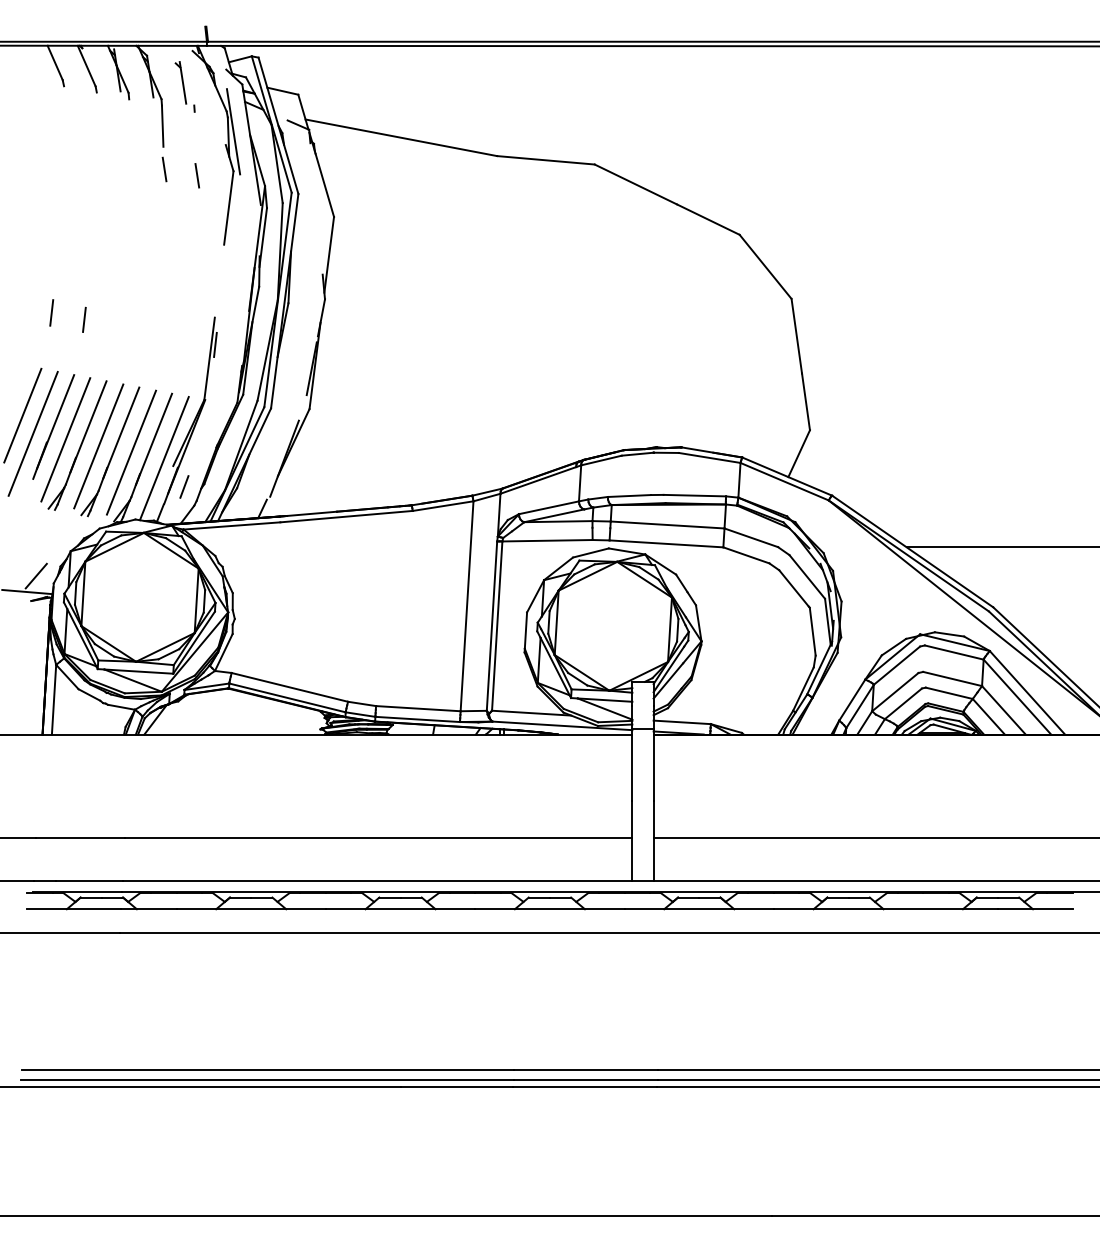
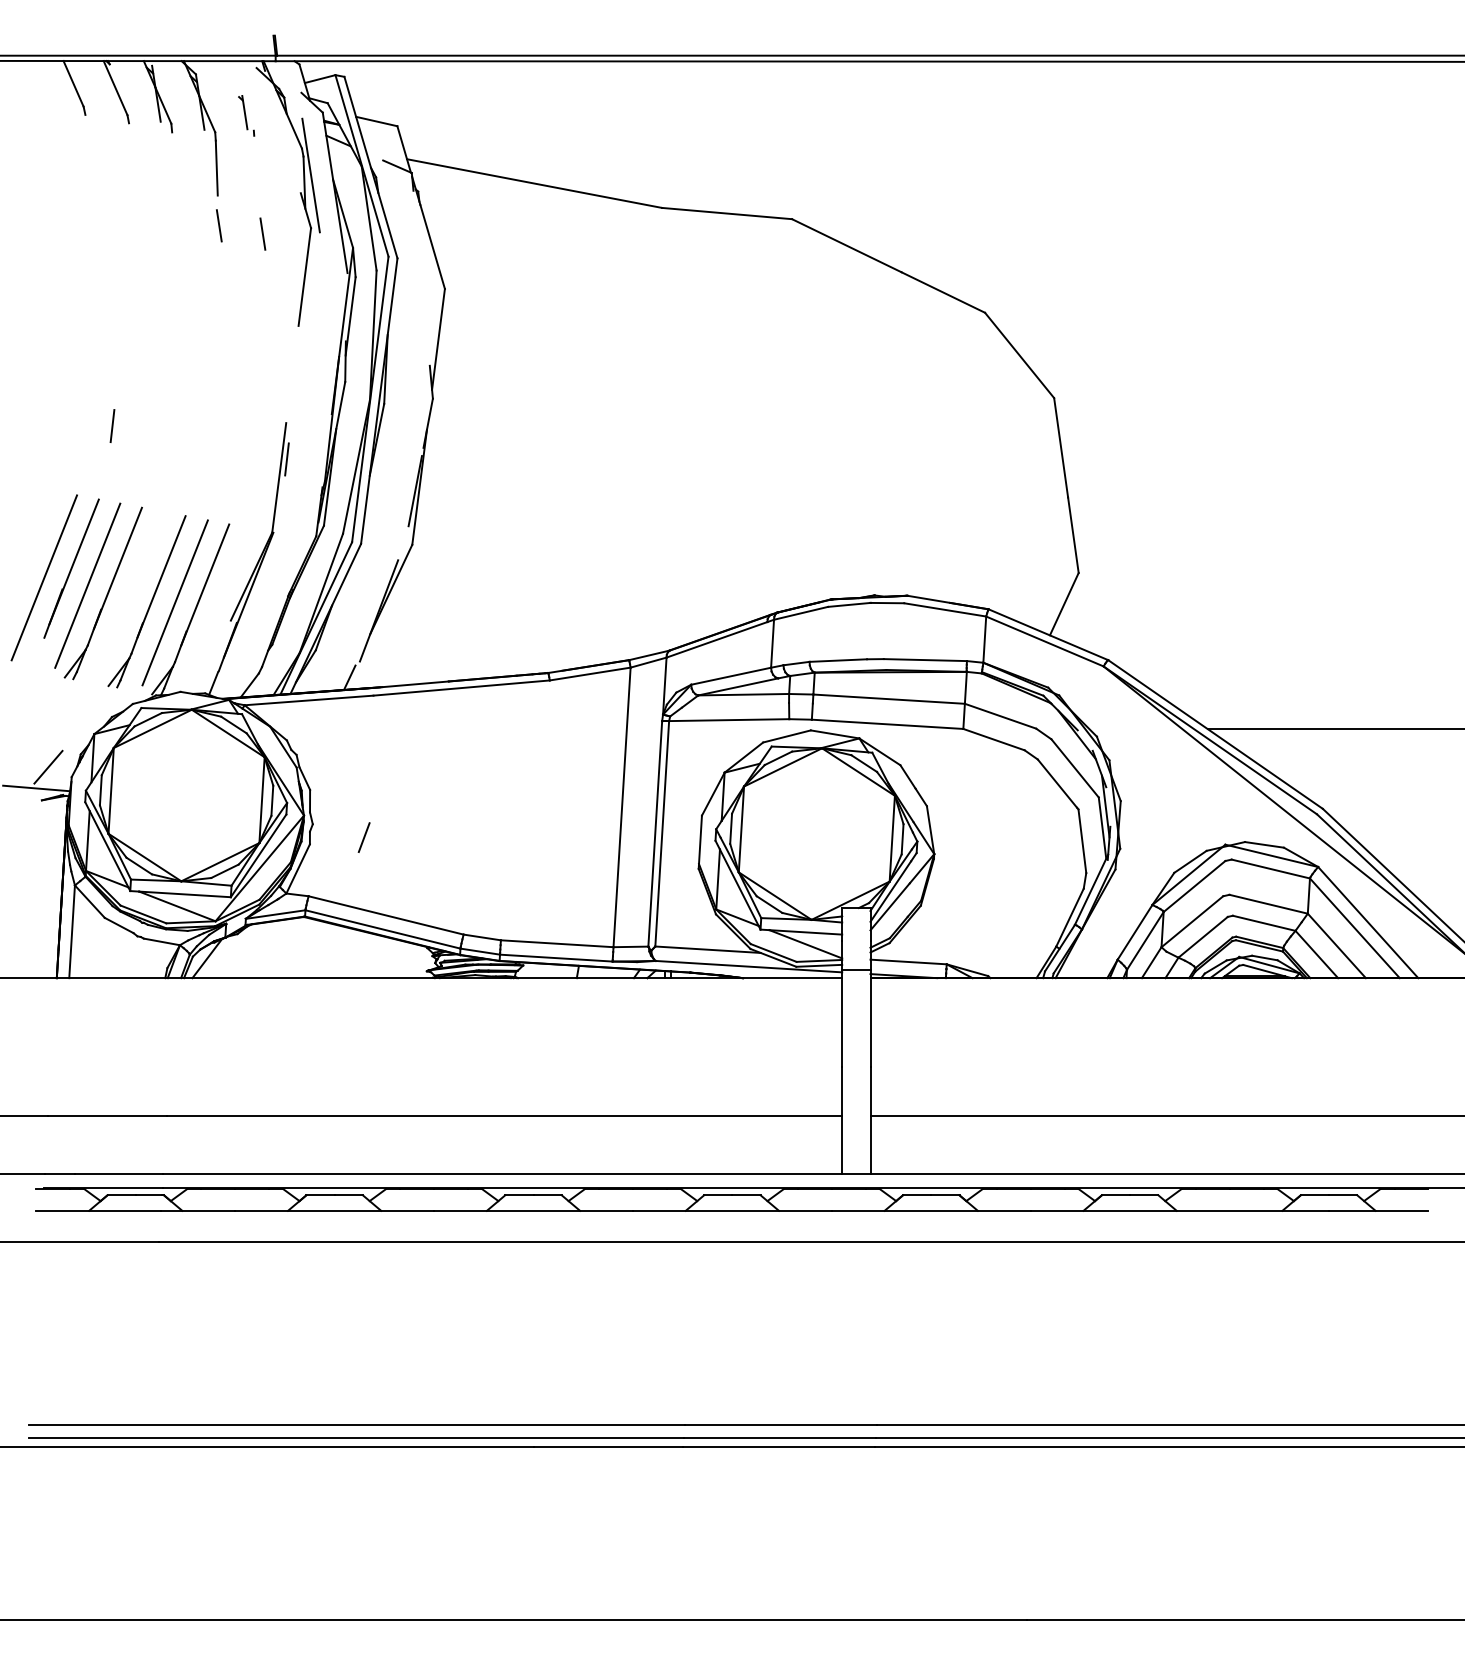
part: (184, 86) -> (245, 115), size x0.6
line: (51, 312) -> (68, 416), removed
line: (22, 415) -> (30, 553), removed
line: (98, 446) -> (131, 594), removed
line: (163, 458) -> (217, 610), removed
line: (184, 486) -> (364, 836), moved

